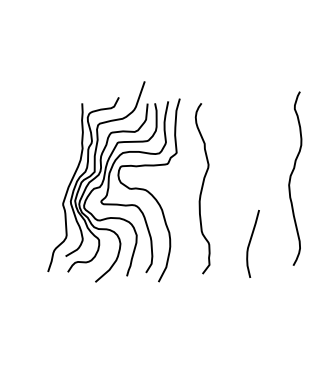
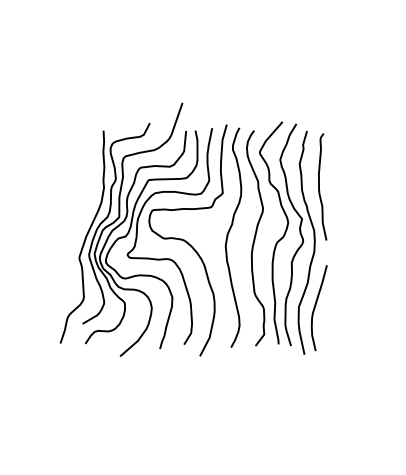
curve: (291, 177) -> (228, 236), moved
part: (238, 187) -> (300, 236), added

